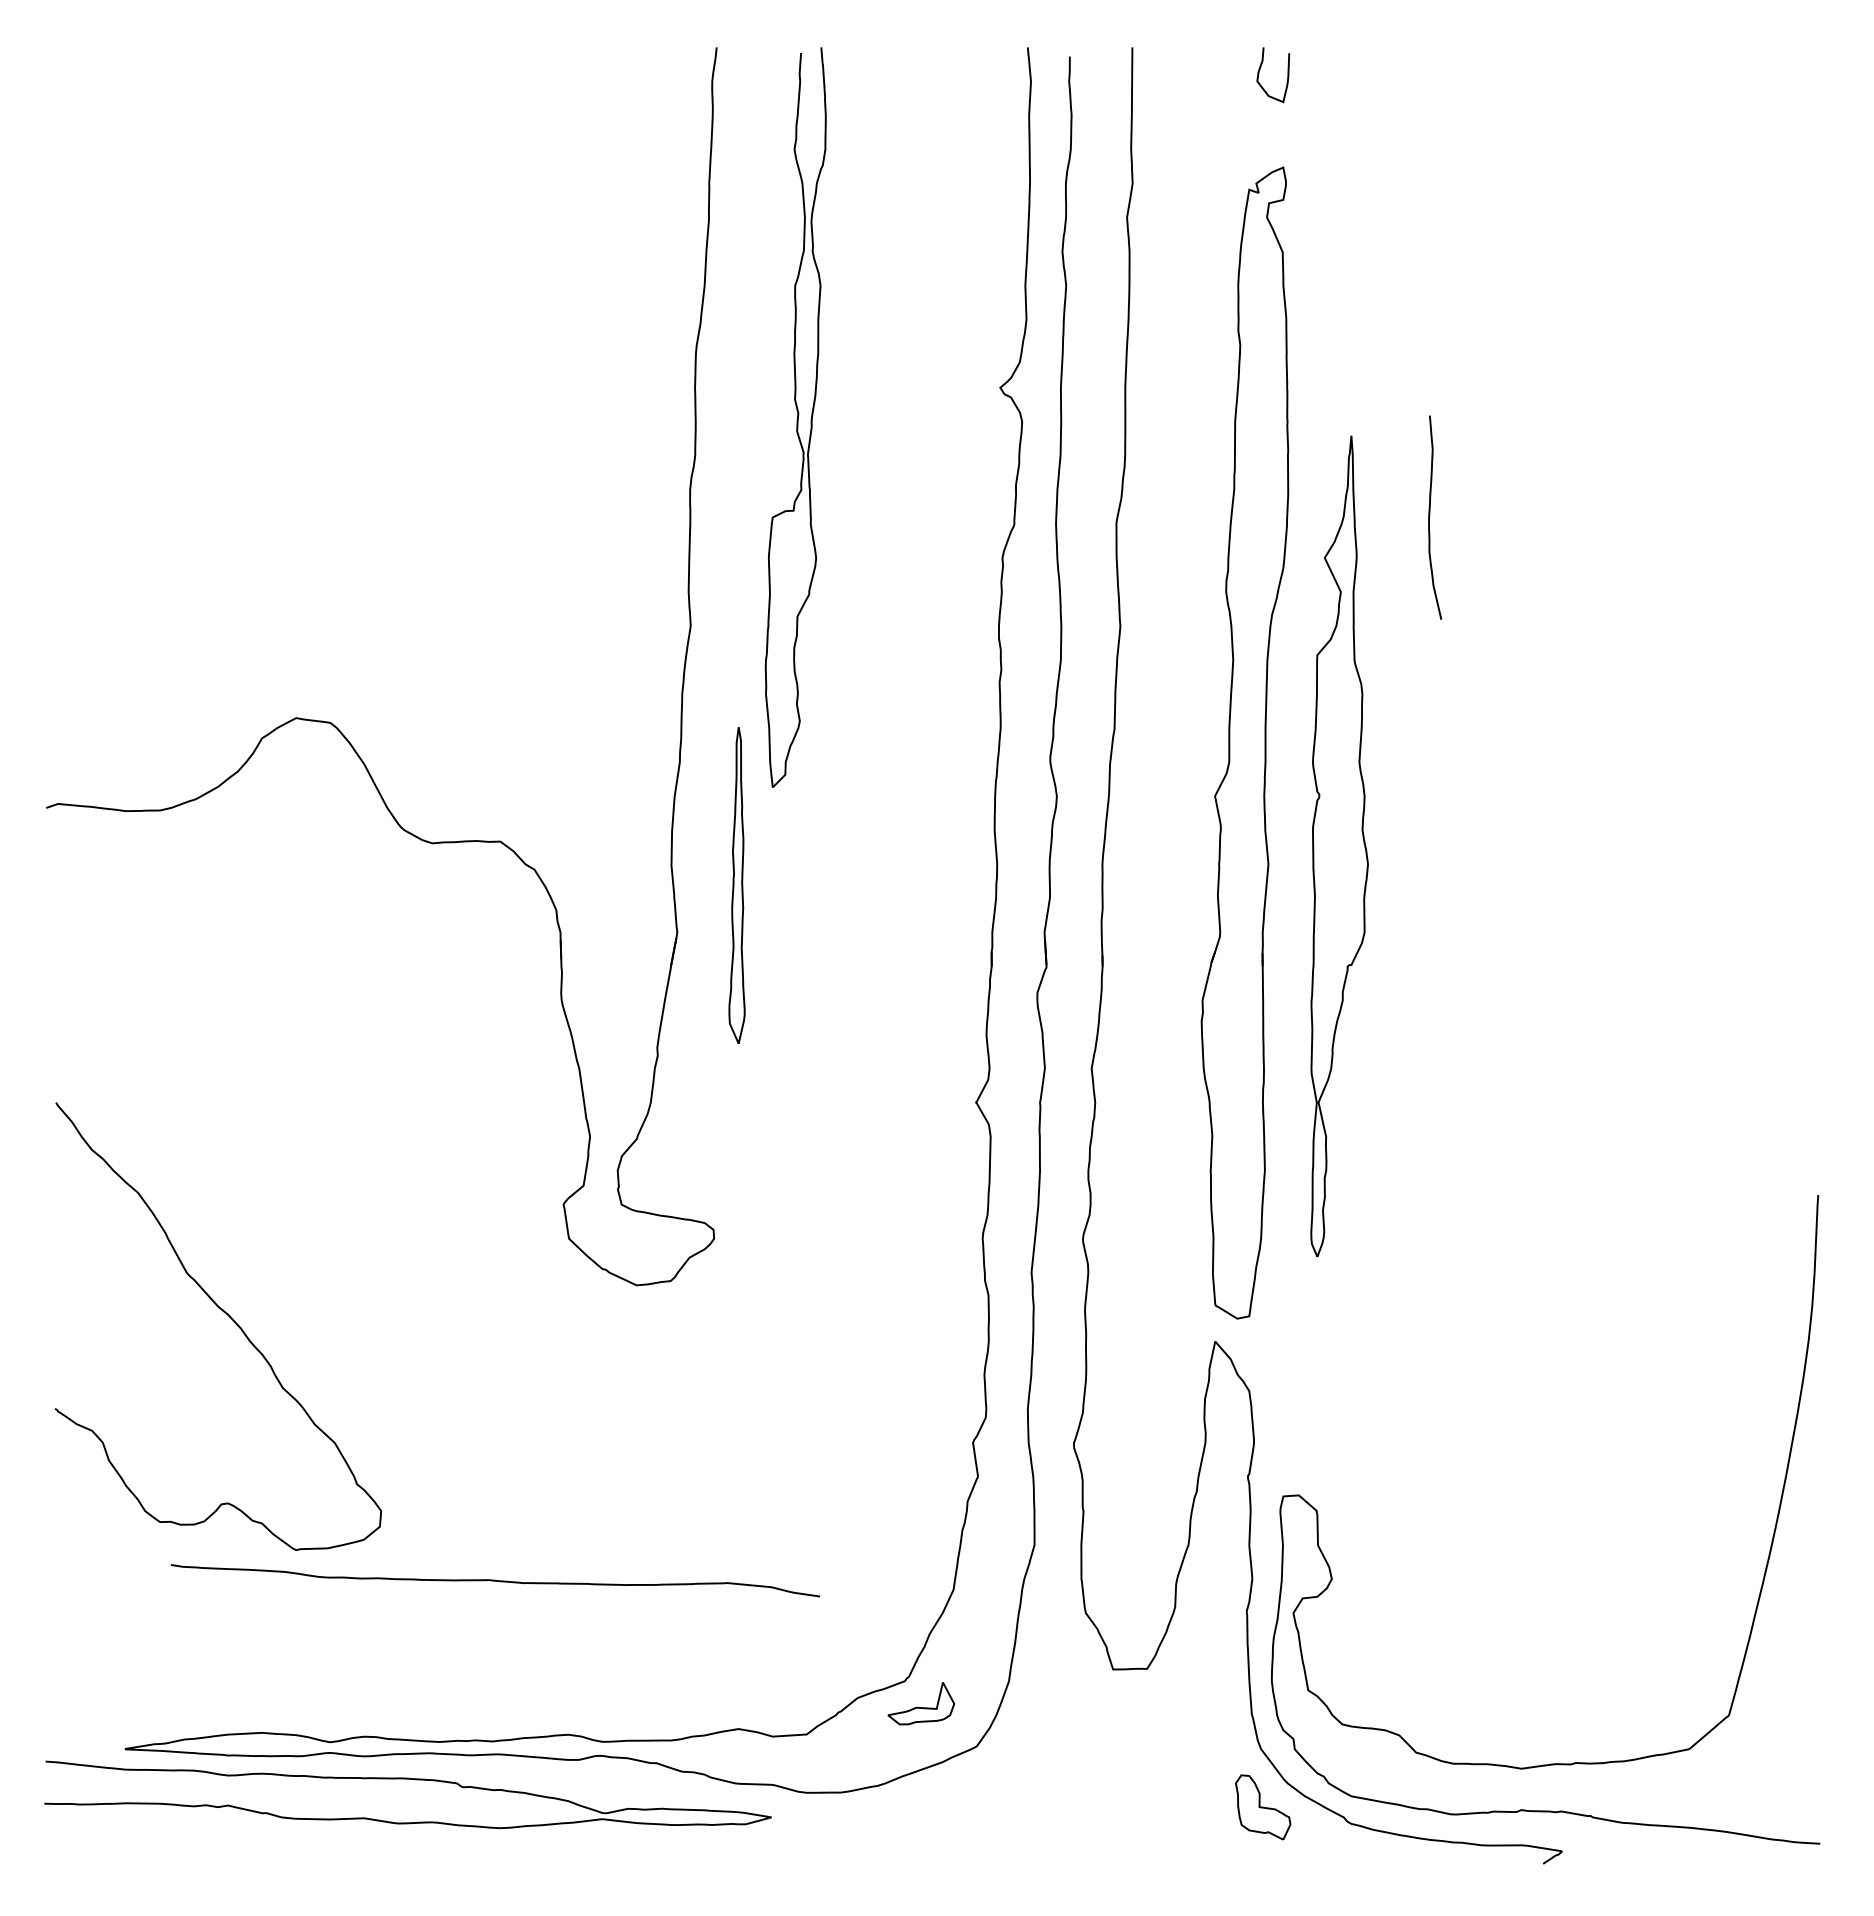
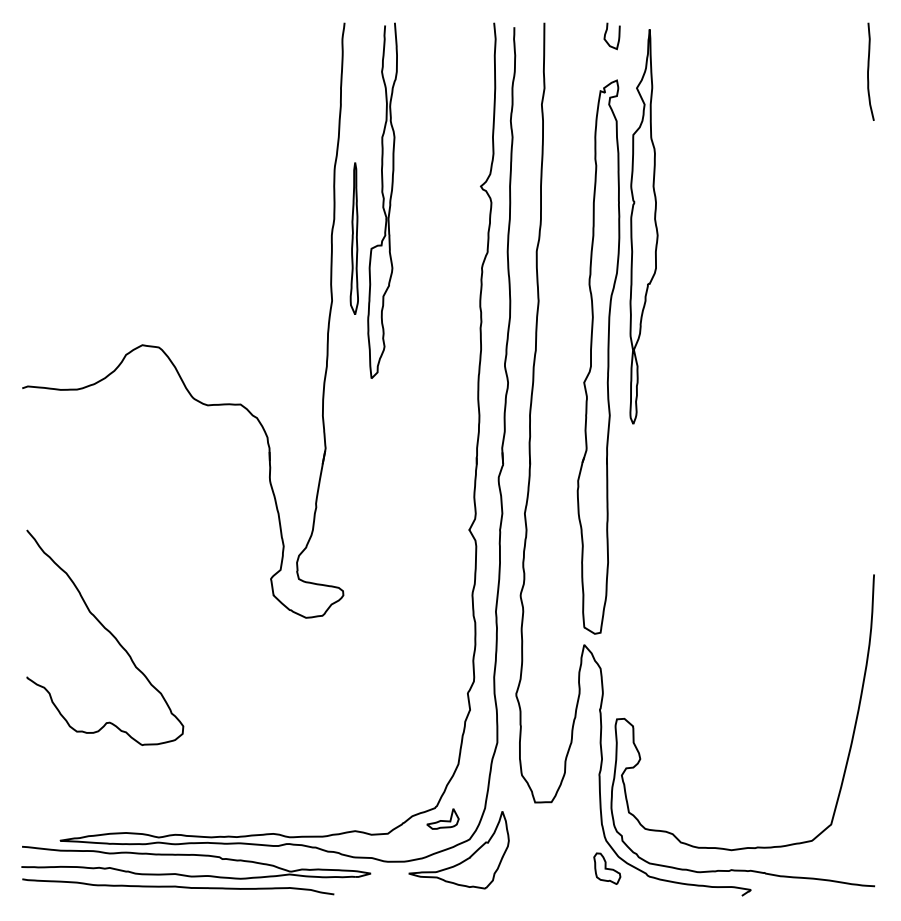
curve: (1430, 516) -> (868, 71), moved
part: (1338, 845) -> (643, 226), moved
part: (735, 885) -> (353, 238), moved
curve: (495, 1580) -> (178, 886), moved
part: (966, 1788) -> (464, 859), added

